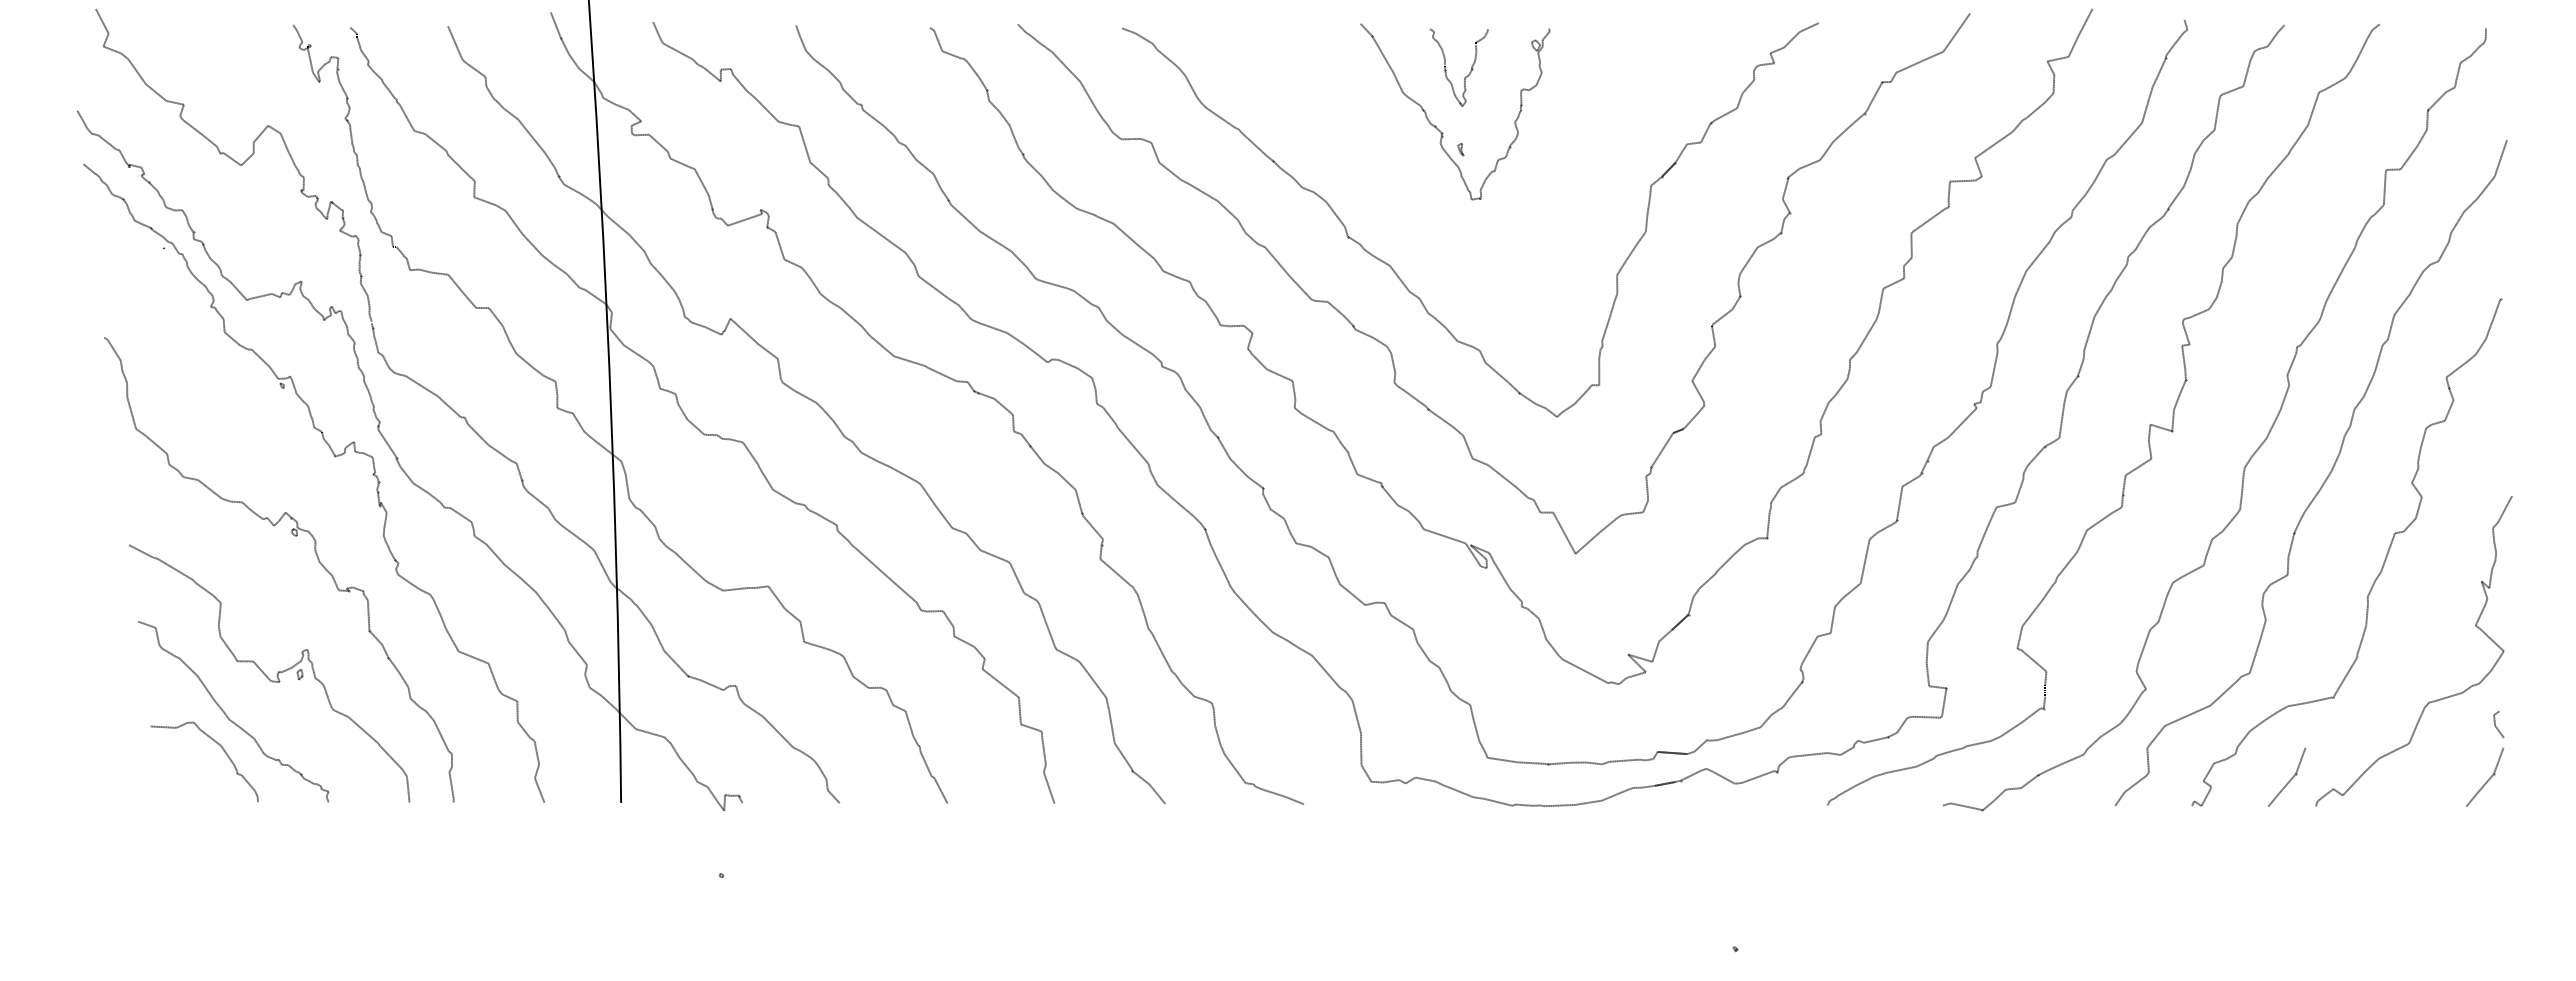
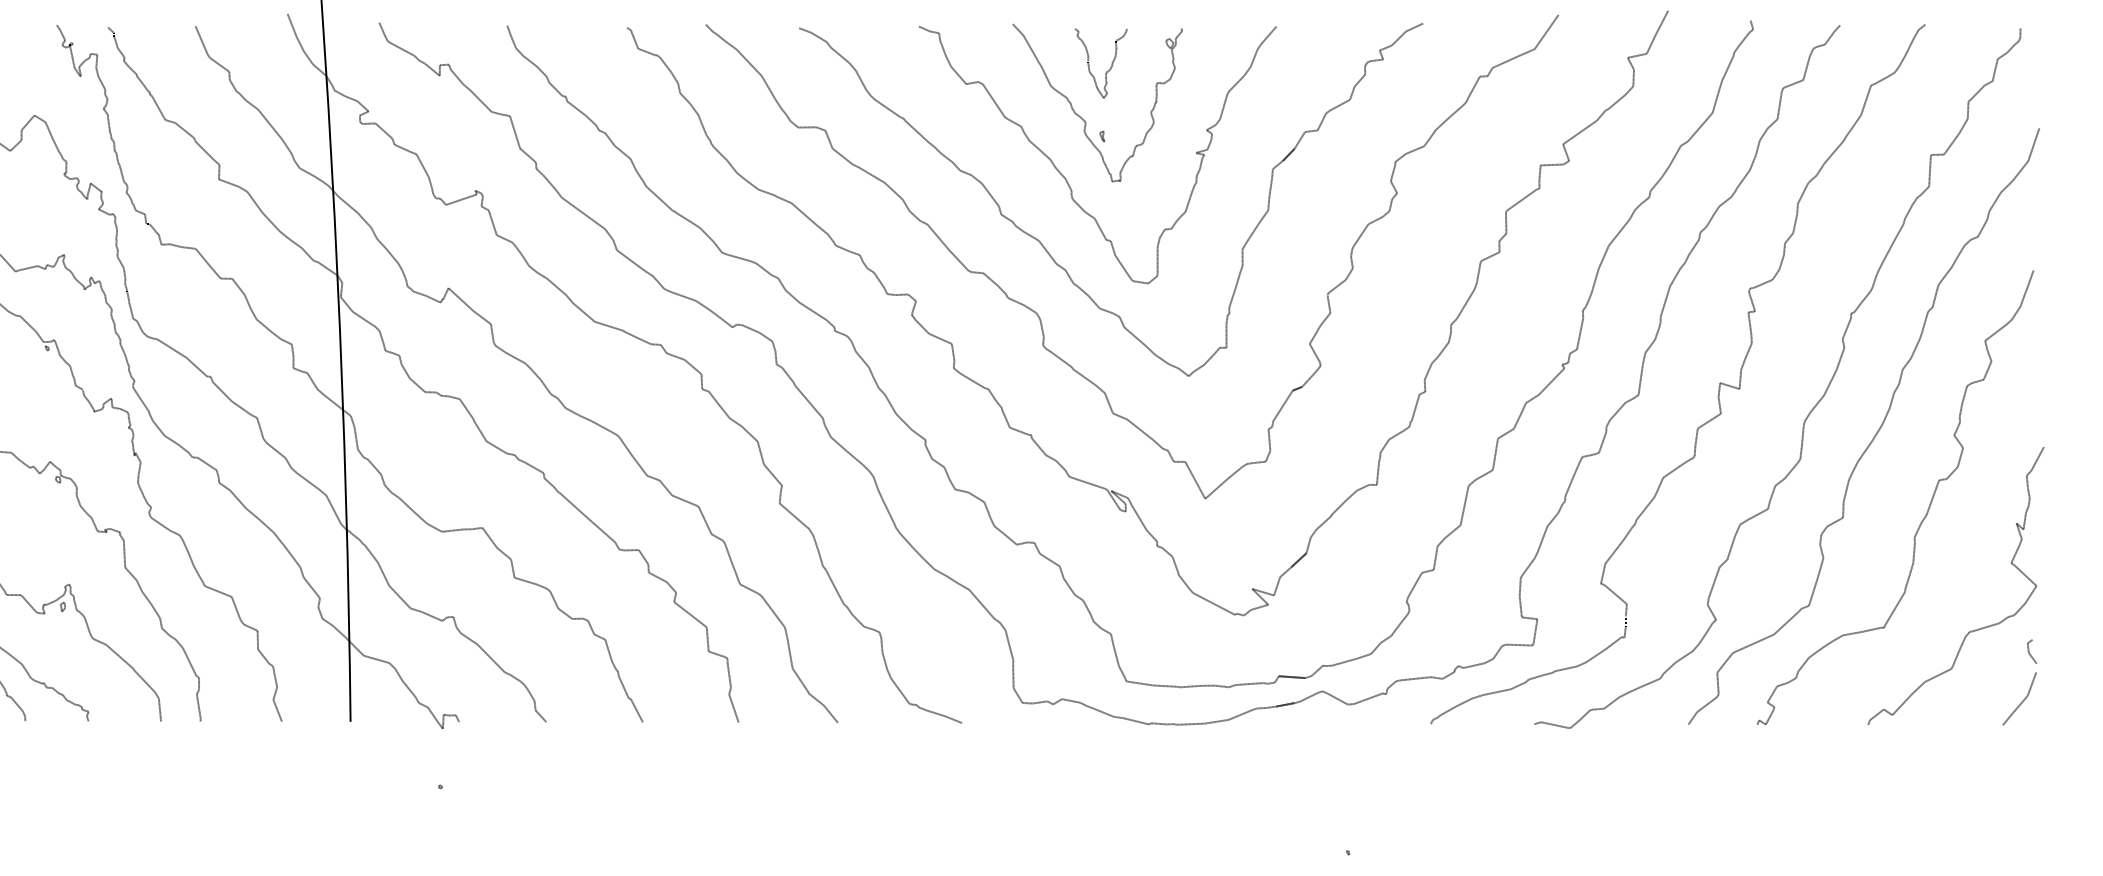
curve: (1420, 196) -> (1066, 178), added
line: (2291, 777) -> (1846, 699), removed

